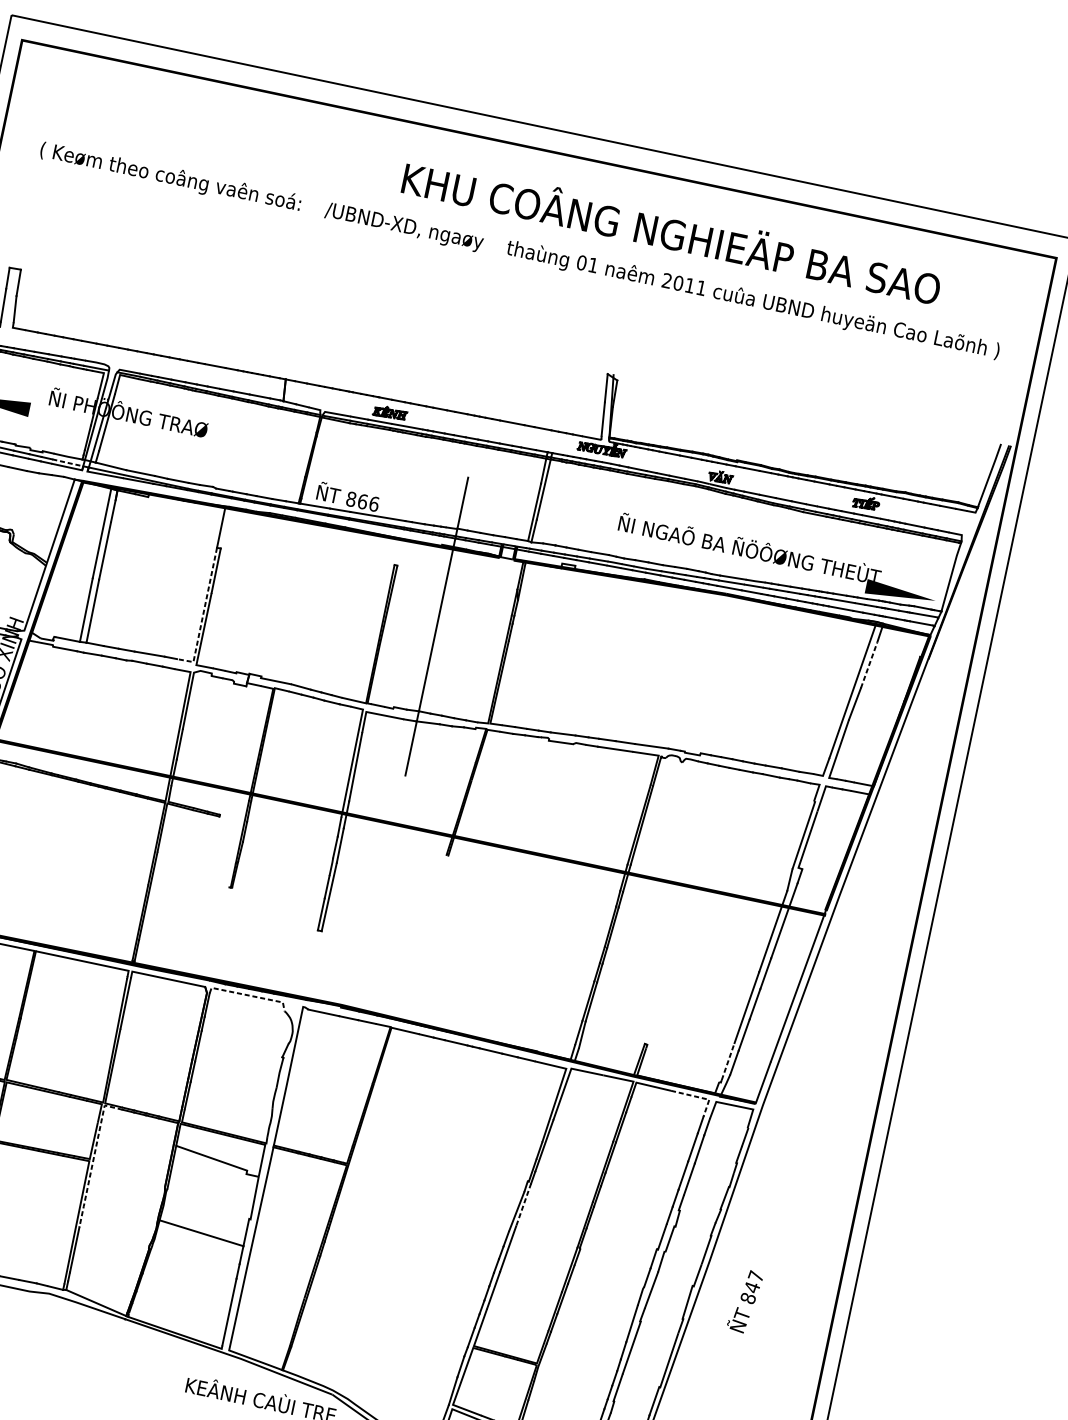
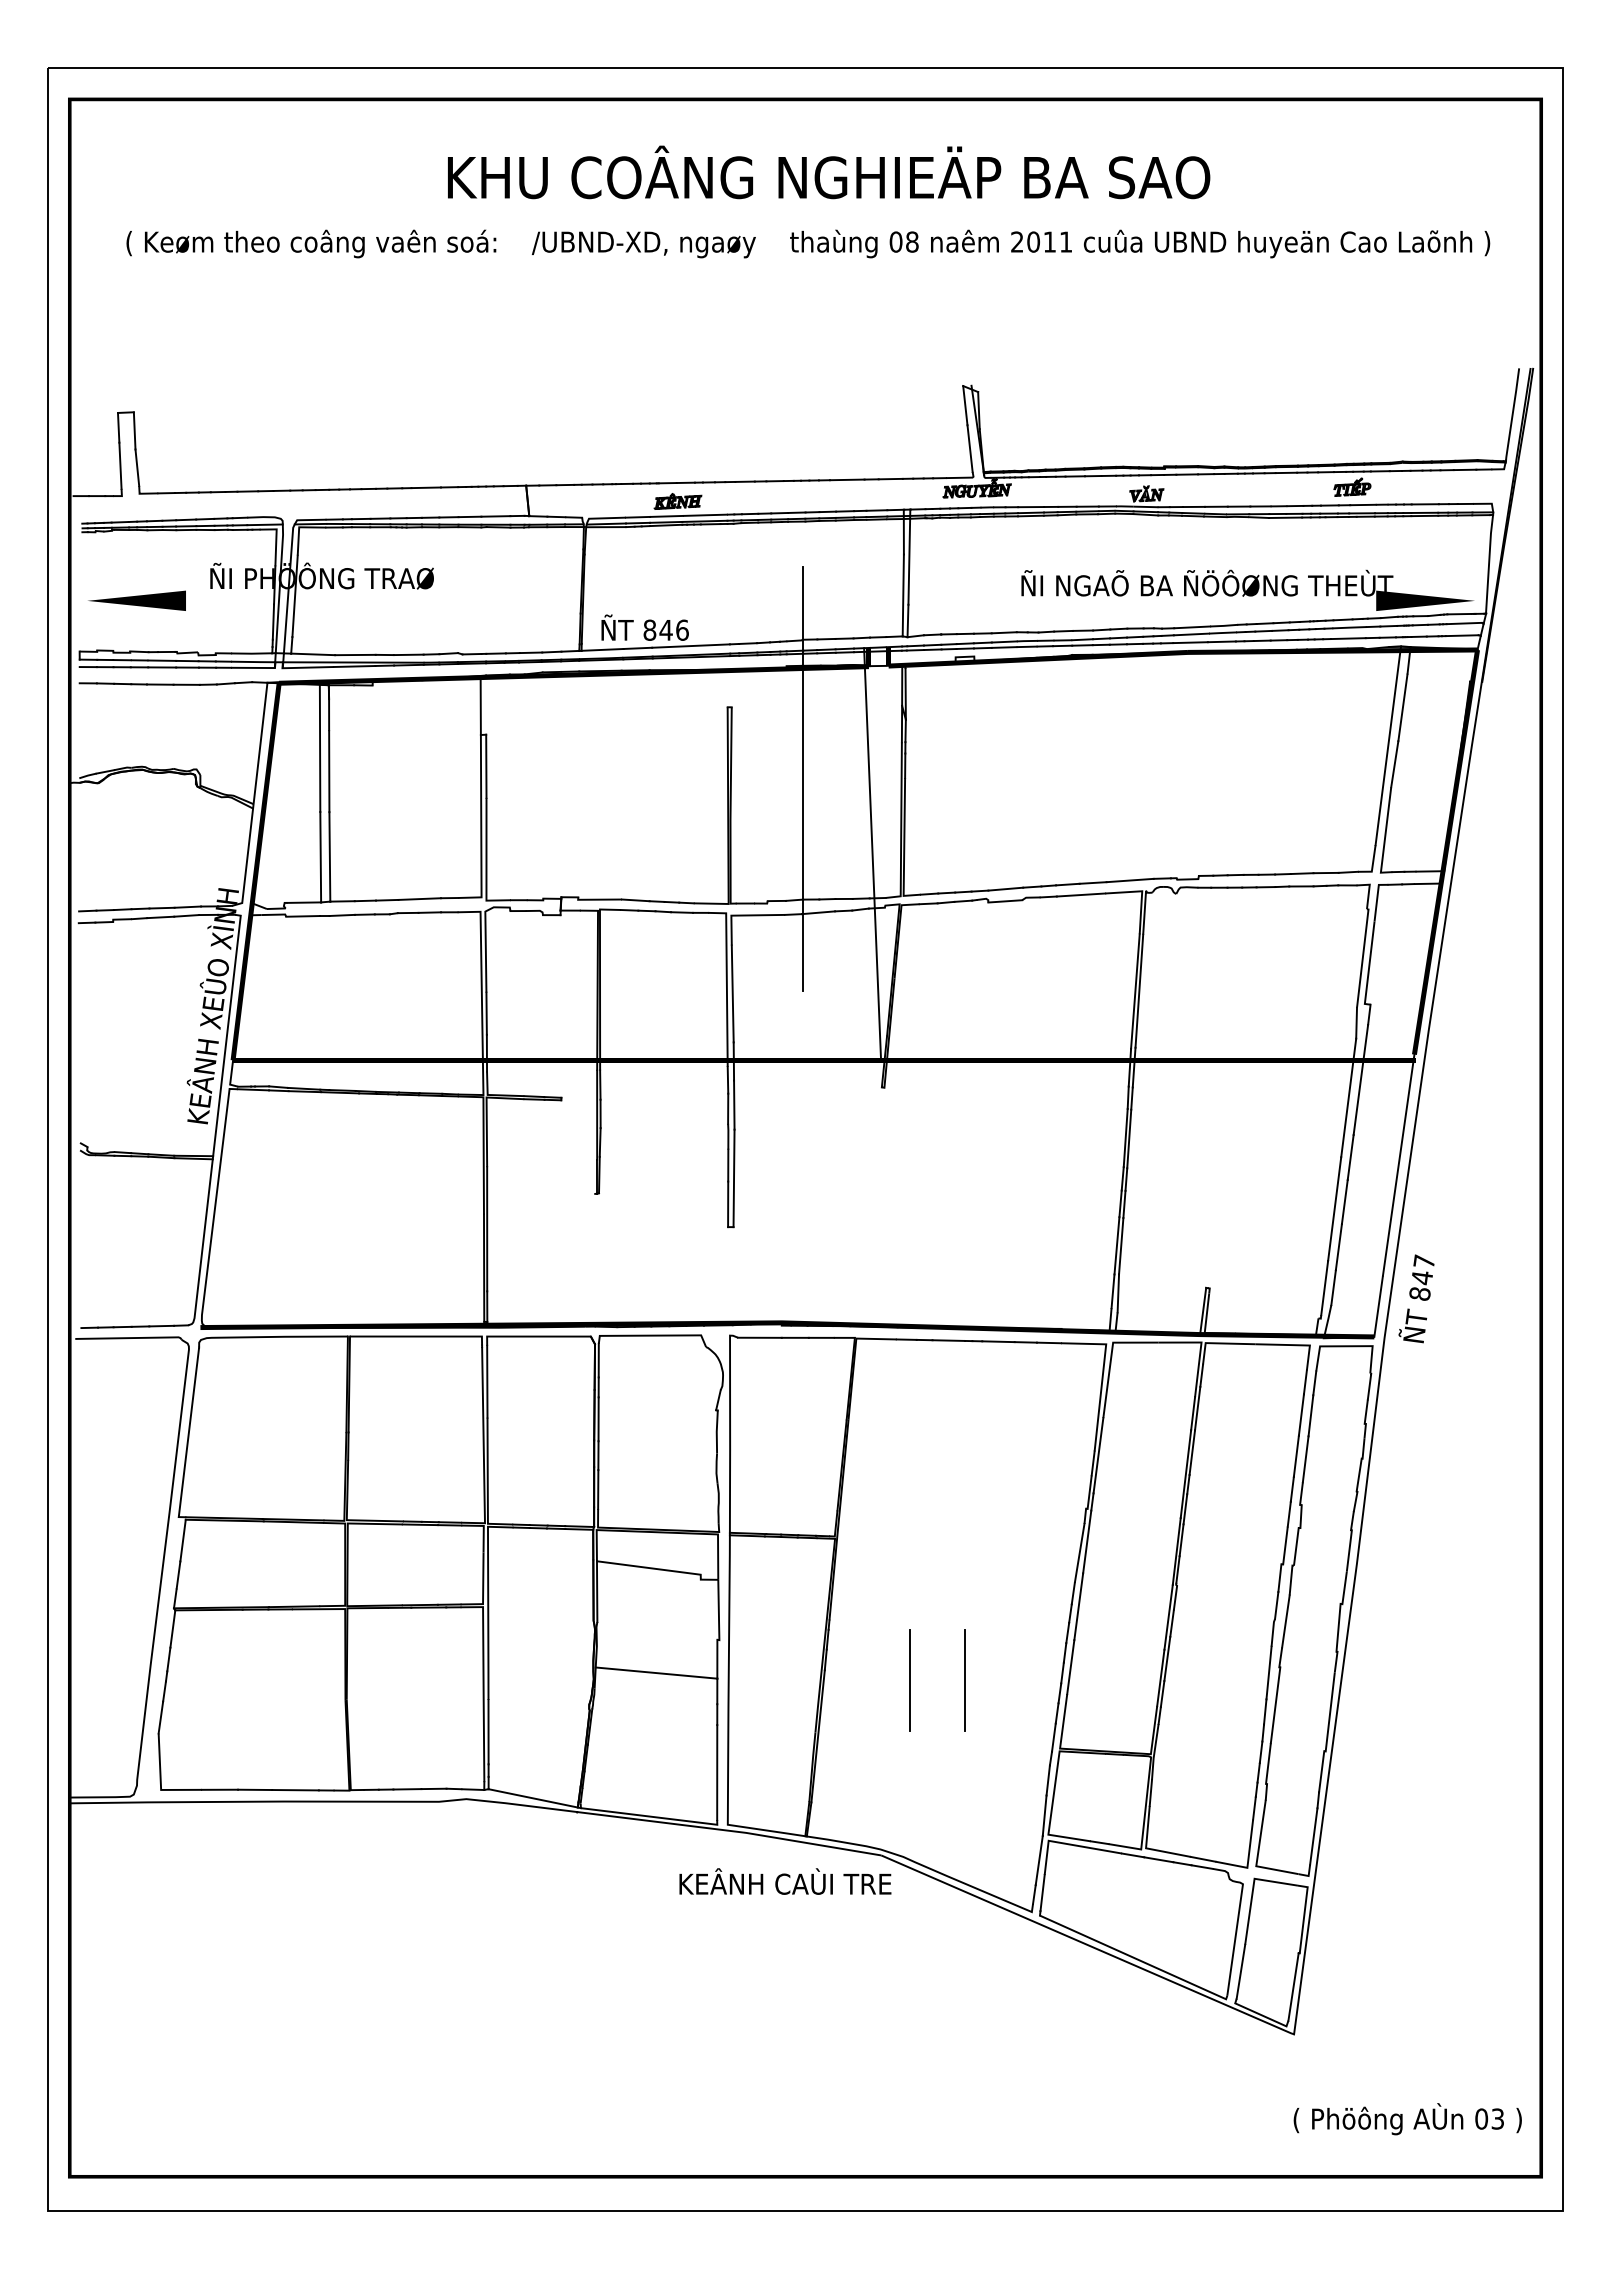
text: (672, 230) -> (829, 172), moved
text: (593, 264) -> (912, 241), 01 -> 08
line: (68, 463) -> (254, 662), dashed -> solid
text: (362, 501) -> (665, 629), 866 -> 846
line: (203, 613) -> (481, 828), dashed -> solid
line: (868, 665) -> (1402, 707), dashed -> solid
line: (474, 689) -> (872, 854), added
line: (248, 995) -> (652, 1335), dashed -> solid
line: (728, 1061) -> (1324, 1287), dashed -> solid
line: (699, 1097) -> (1296, 1345), dashed -> solid
line: (94, 1158) -> (488, 1601), dashed -> solid
line: (523, 1205) -> (1087, 1542), dashed -> solid
line: (378, 1275) -> (909, 1679), added
line: (417, 1283) -> (965, 1679), added
text: (745, 1301) -> (1416, 1298), moved

